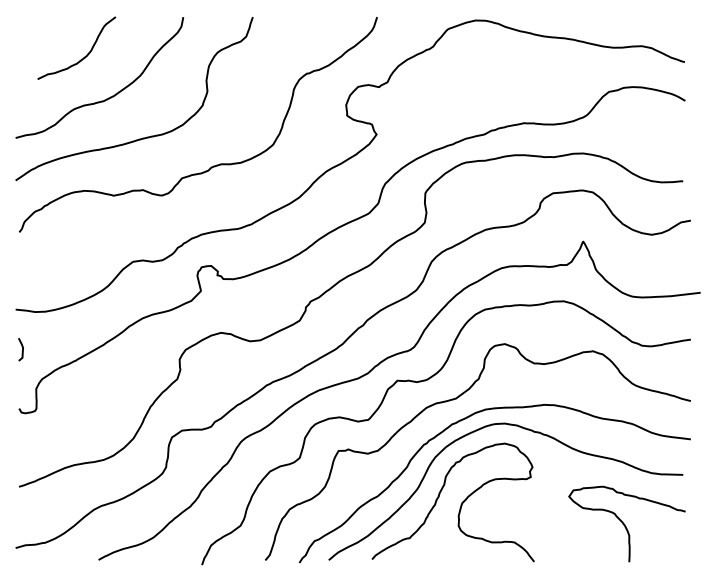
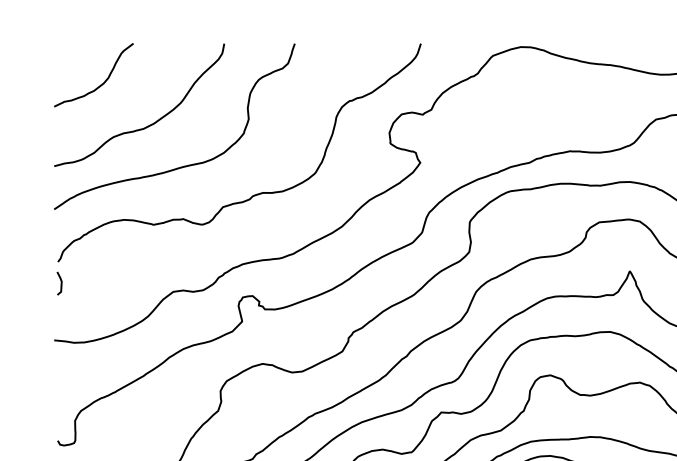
curve: (85, 55) -> (102, 82), moved
curve: (22, 349) -> (61, 283), moved

